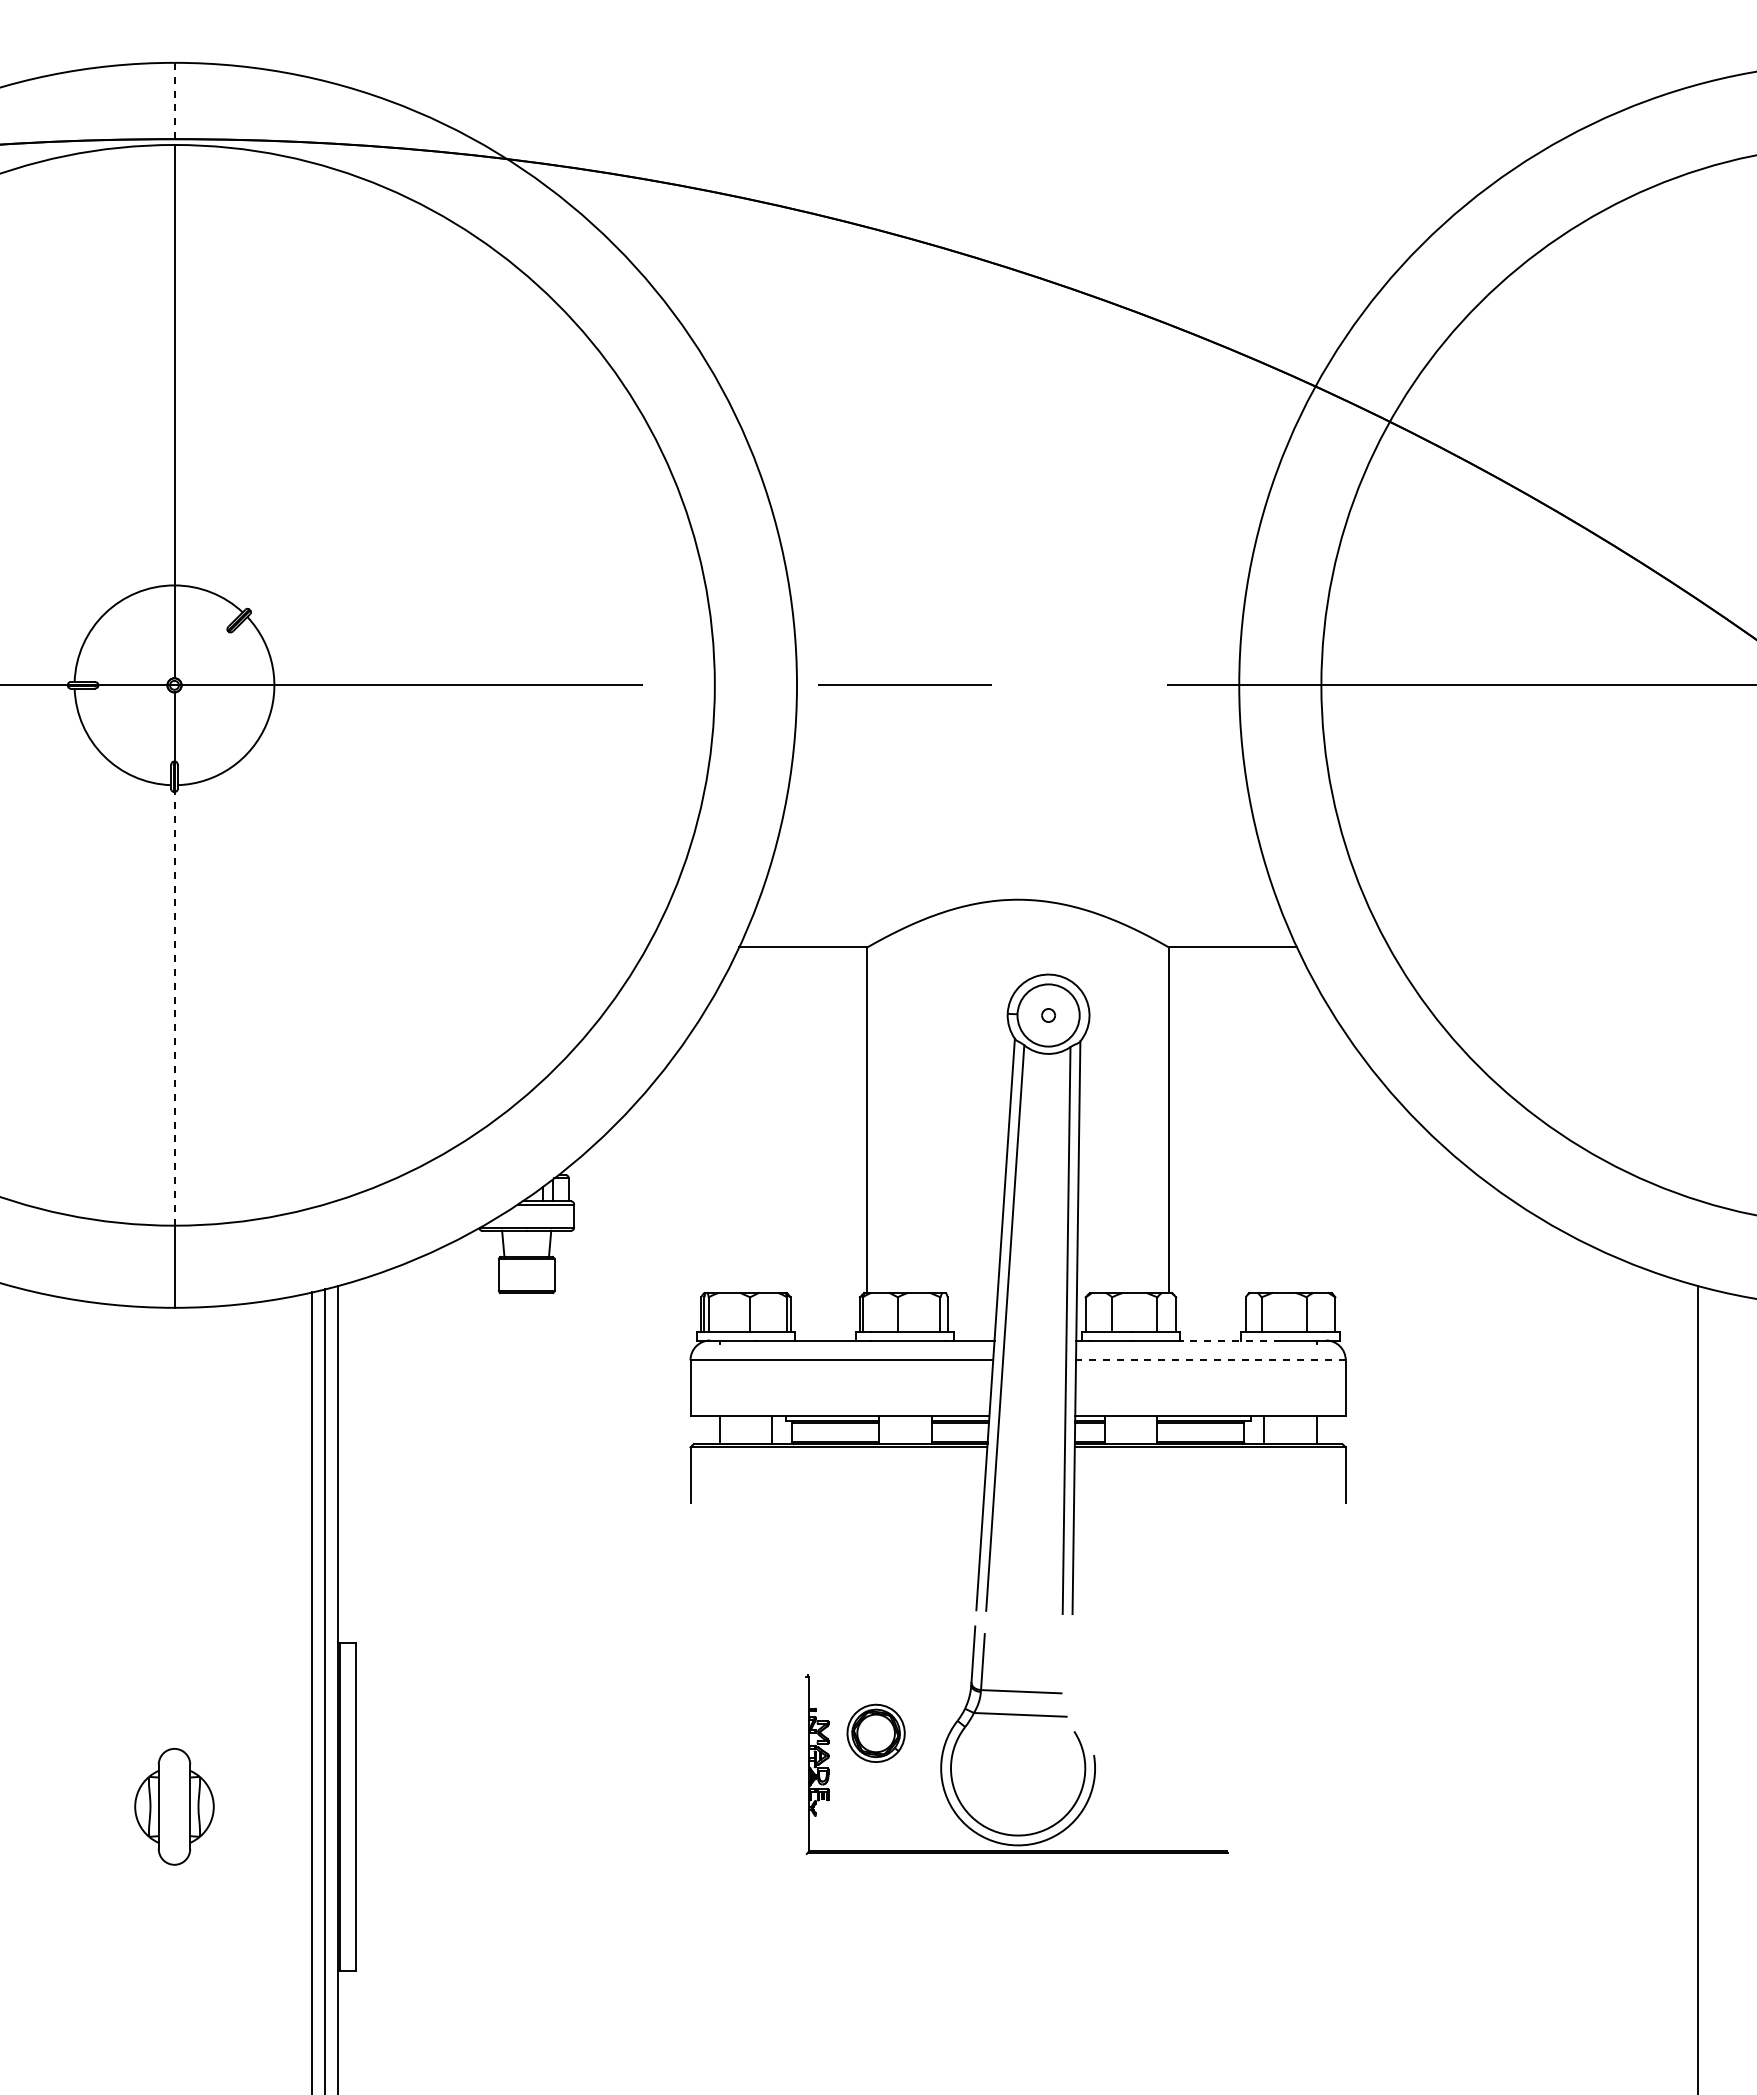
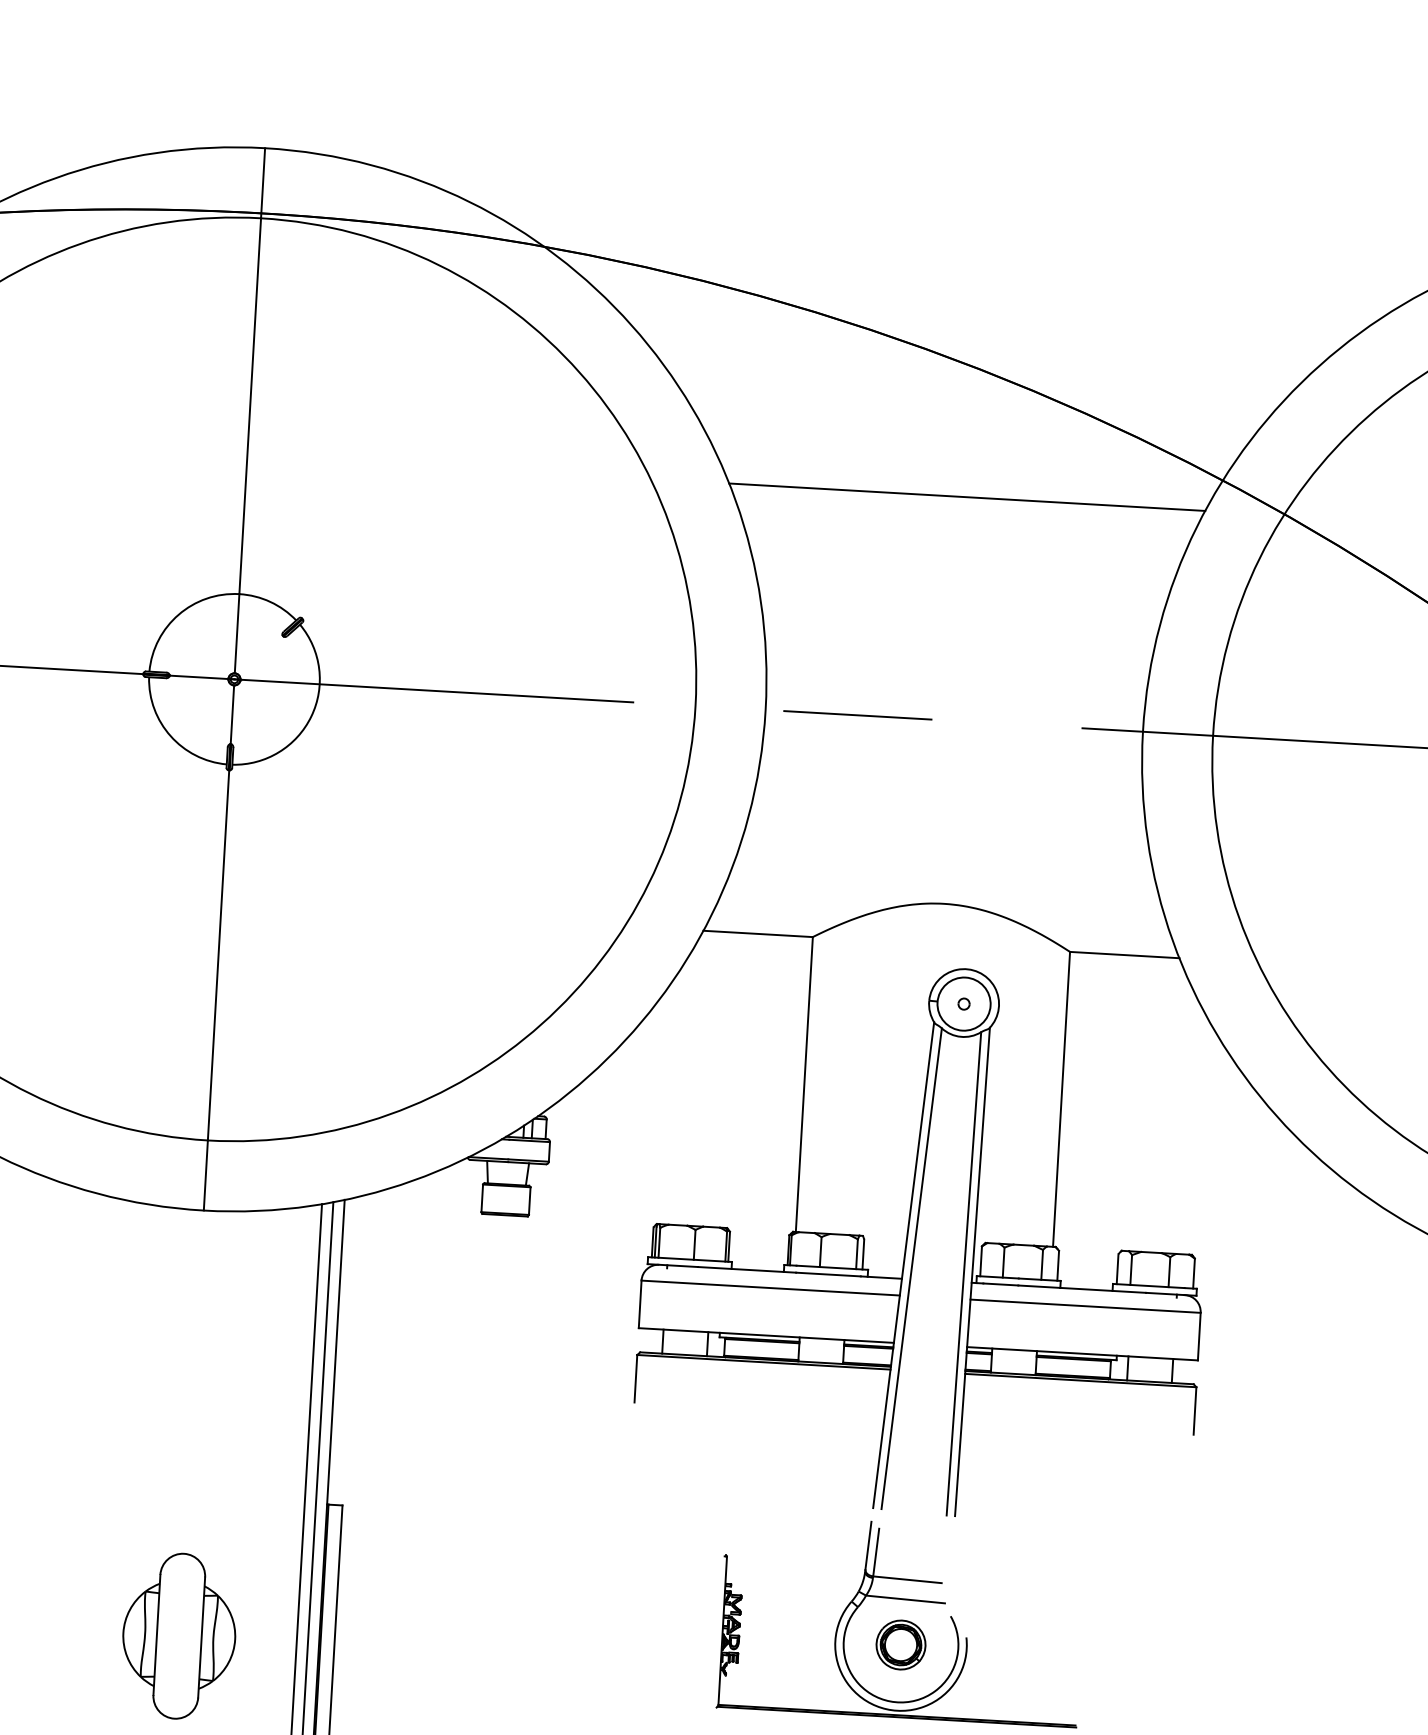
line: (174, 104) -> (263, 183), dashed -> solid
line: (1018, 423) -> (967, 497), added
line: (174, 1008) -> (218, 955), dashed -> solid
line: (1229, 1340) -> (1102, 1290), dashed -> solid
line: (1210, 1360) -> (1085, 1306), dashed -> solid
part: (875, 1732) -> (900, 1644), moved
part: (174, 1806) -> (179, 1636), size x1.67

